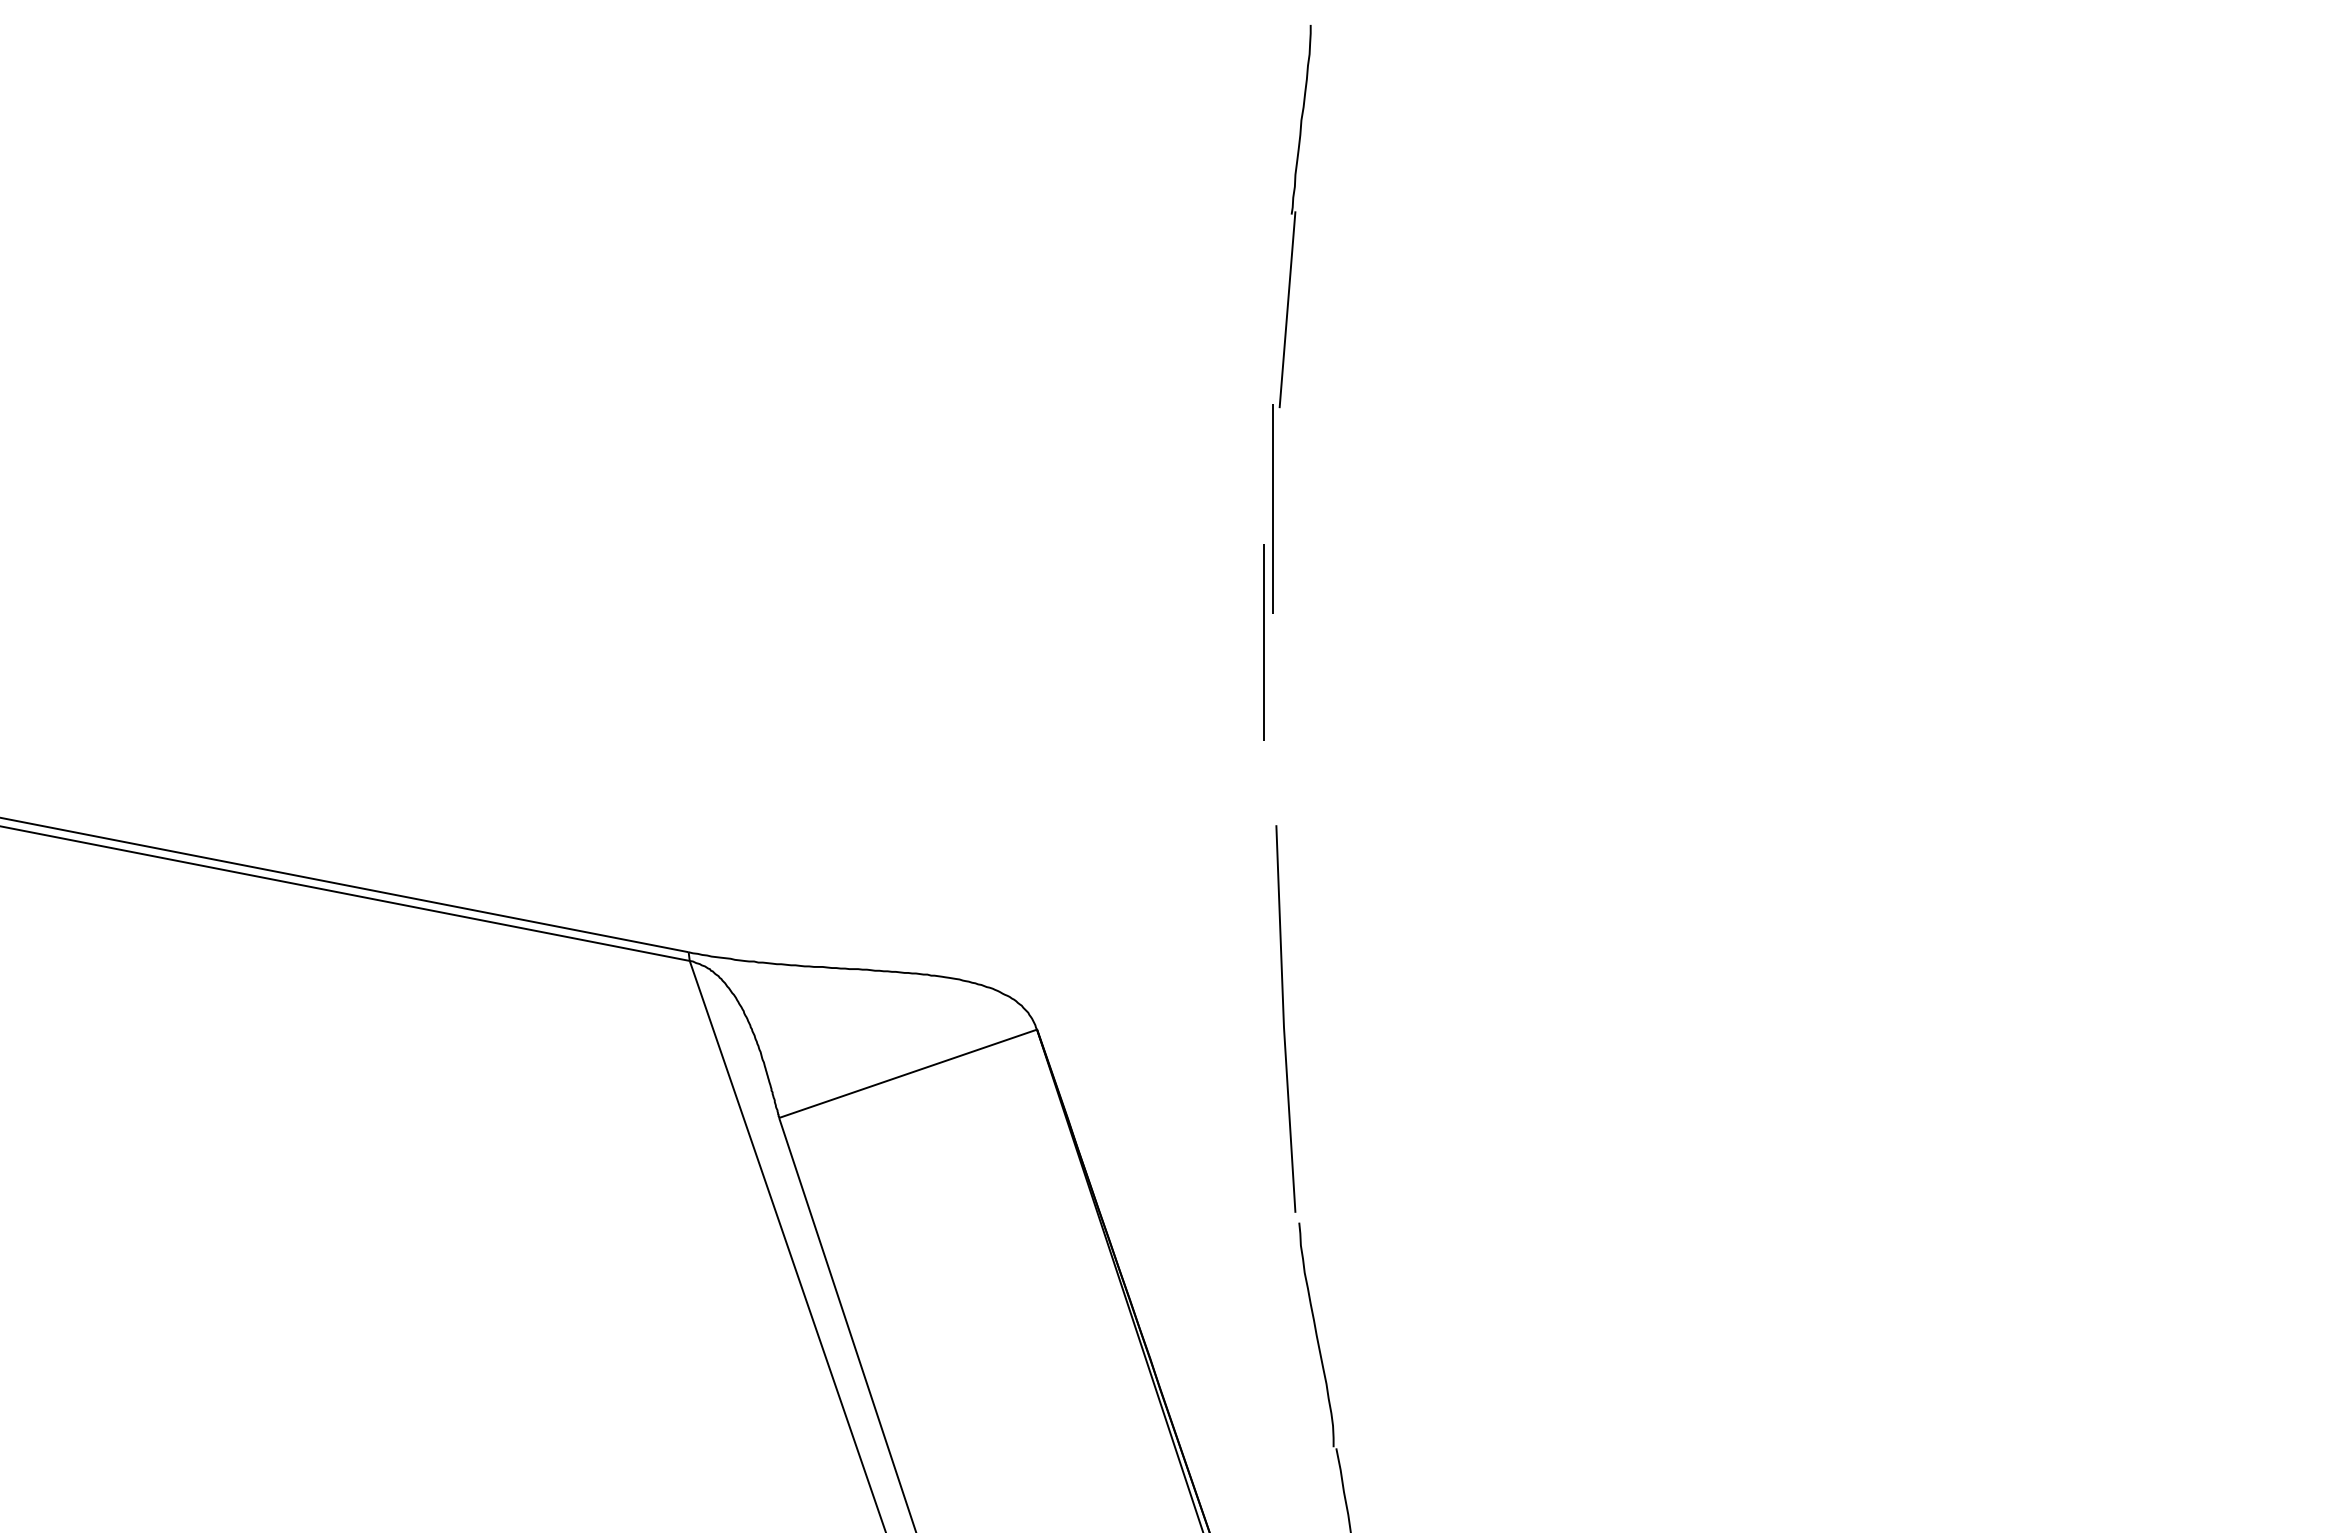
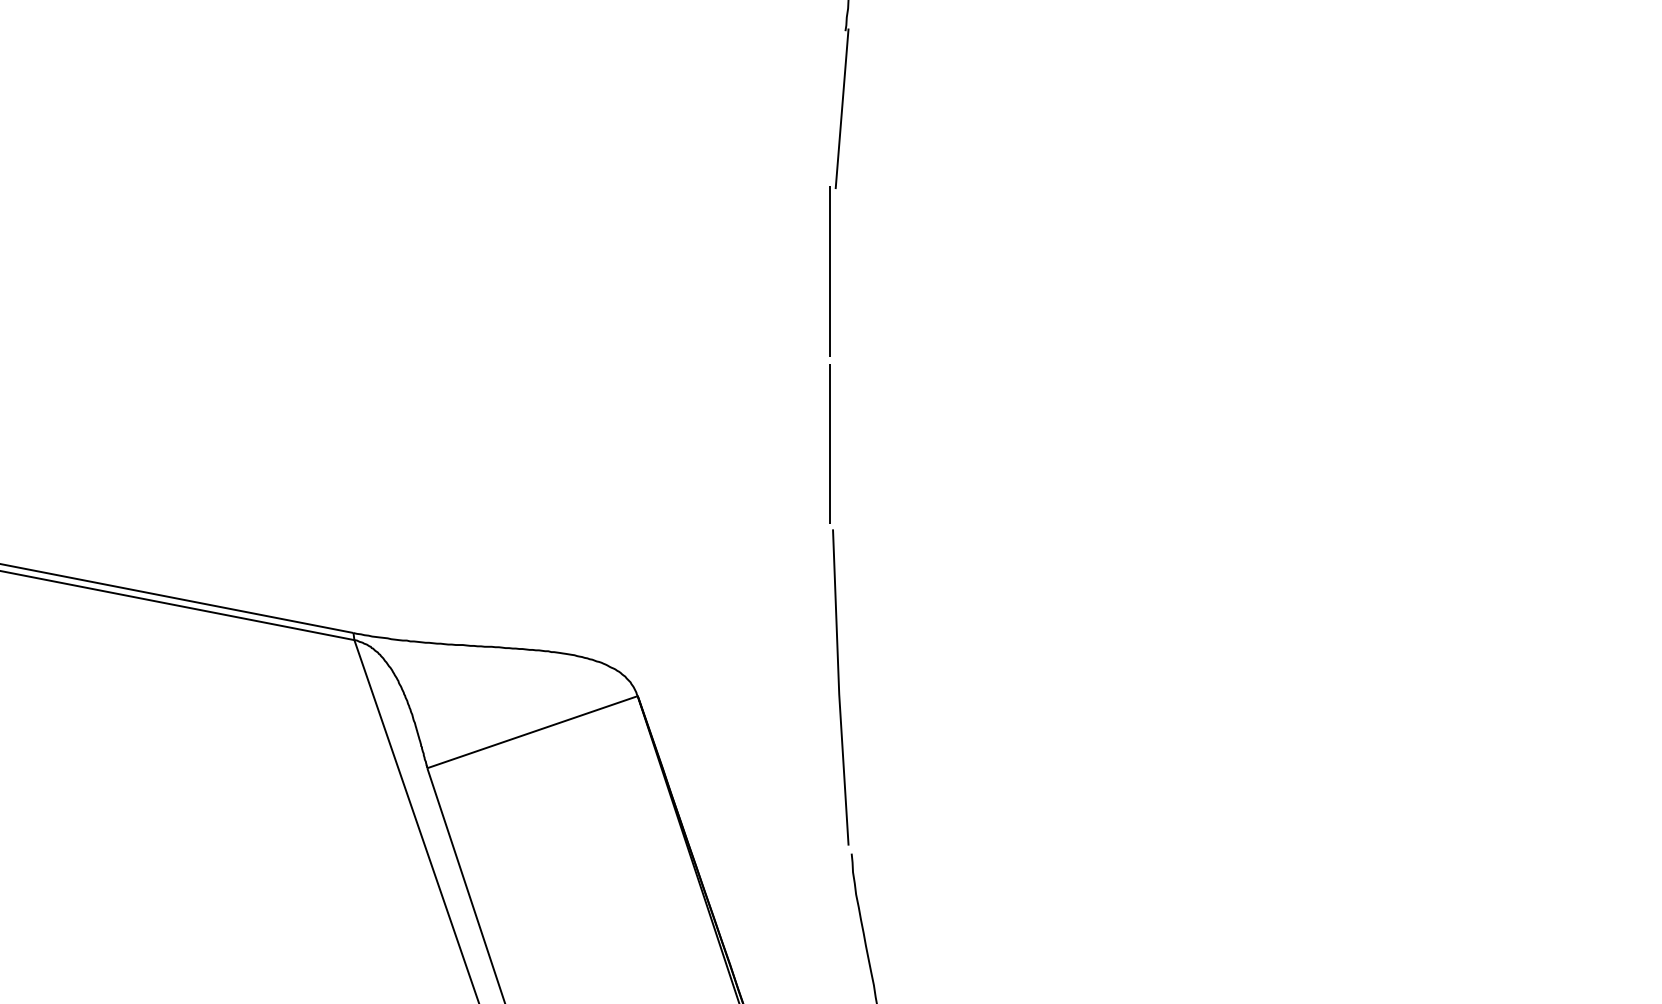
line: (1263, 642) -> (829, 443), moved

